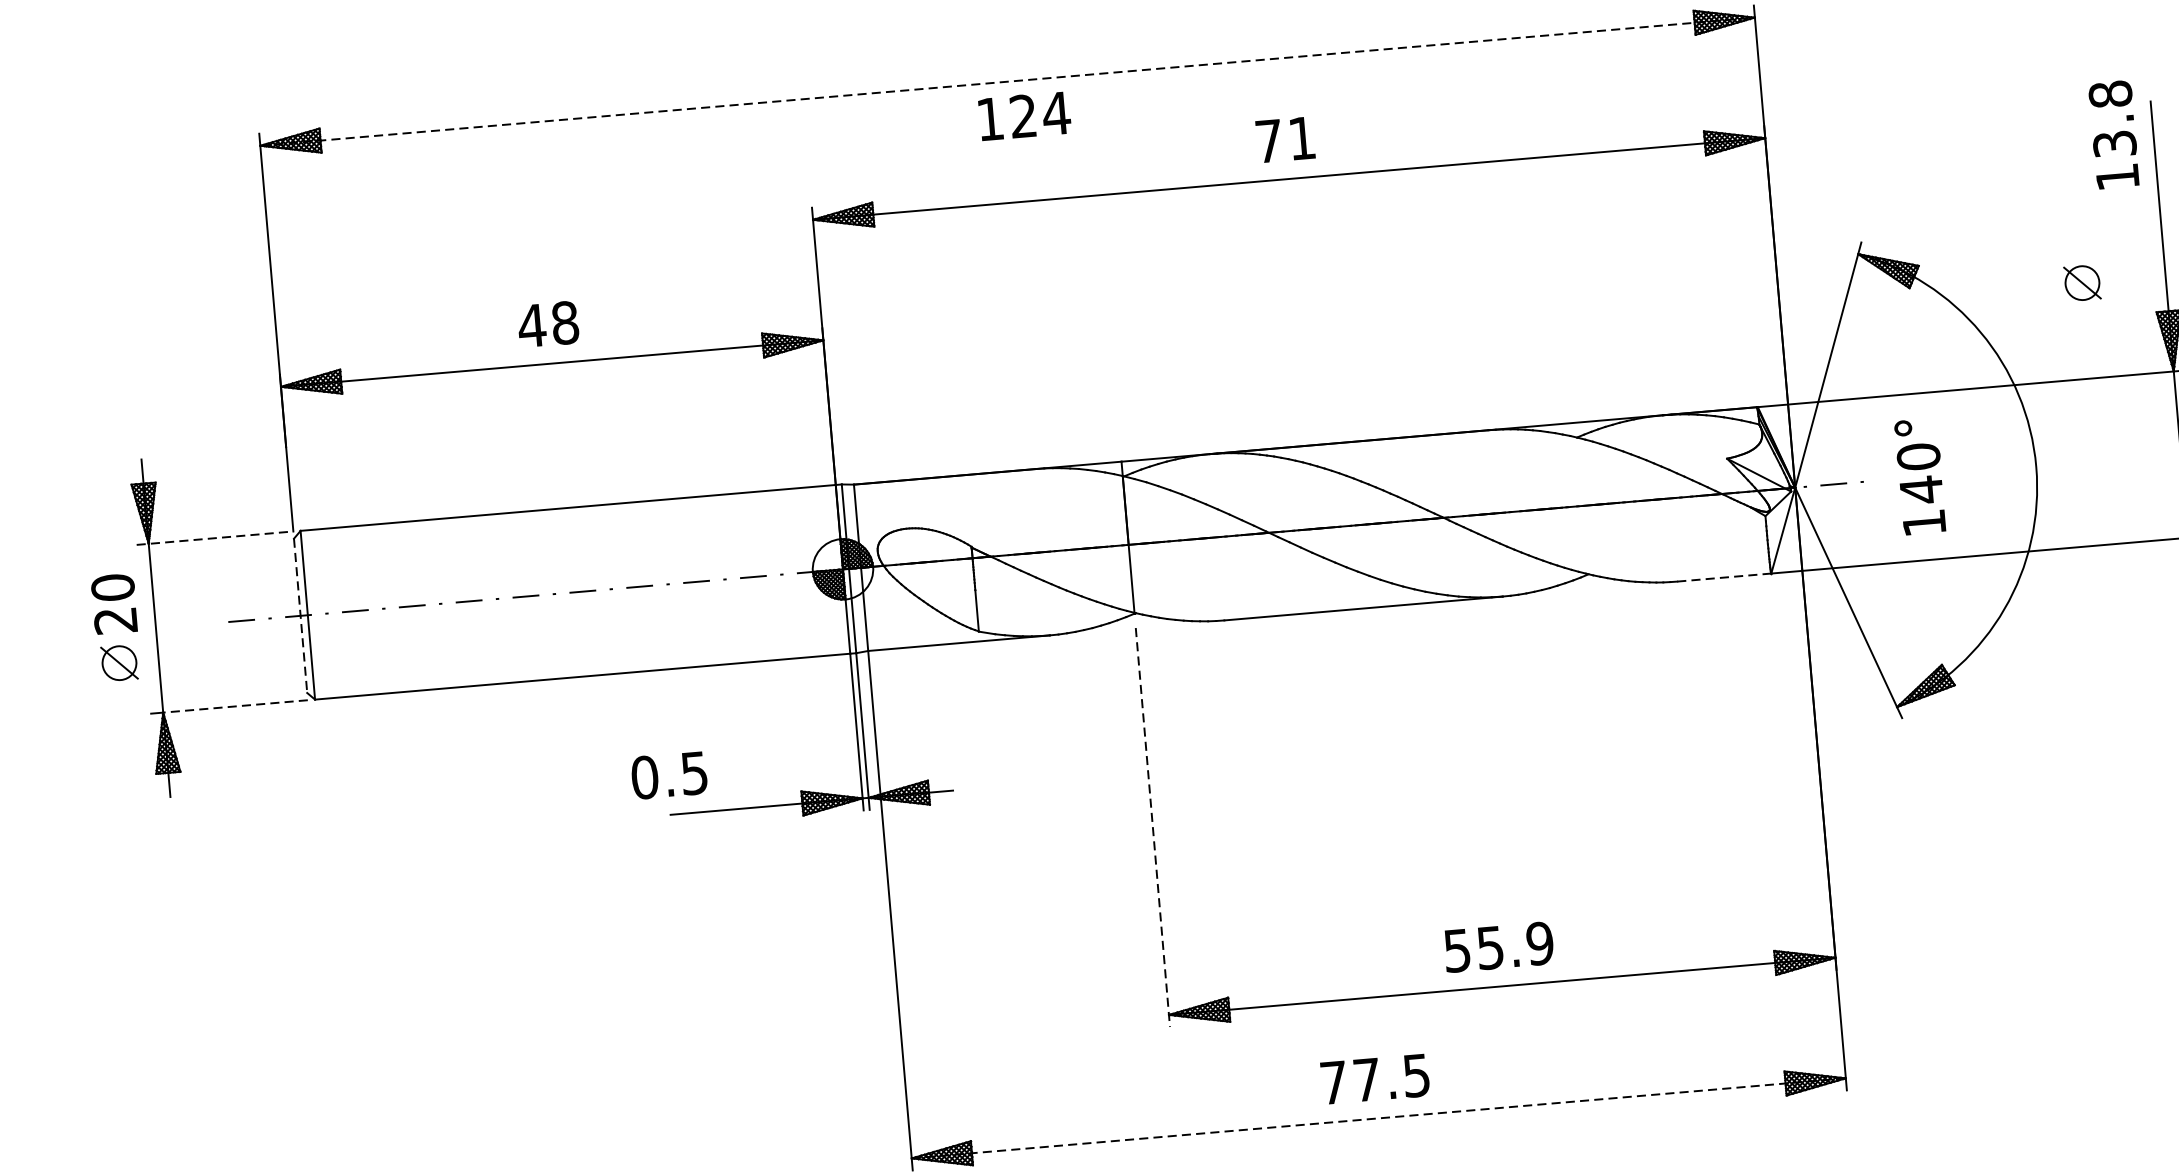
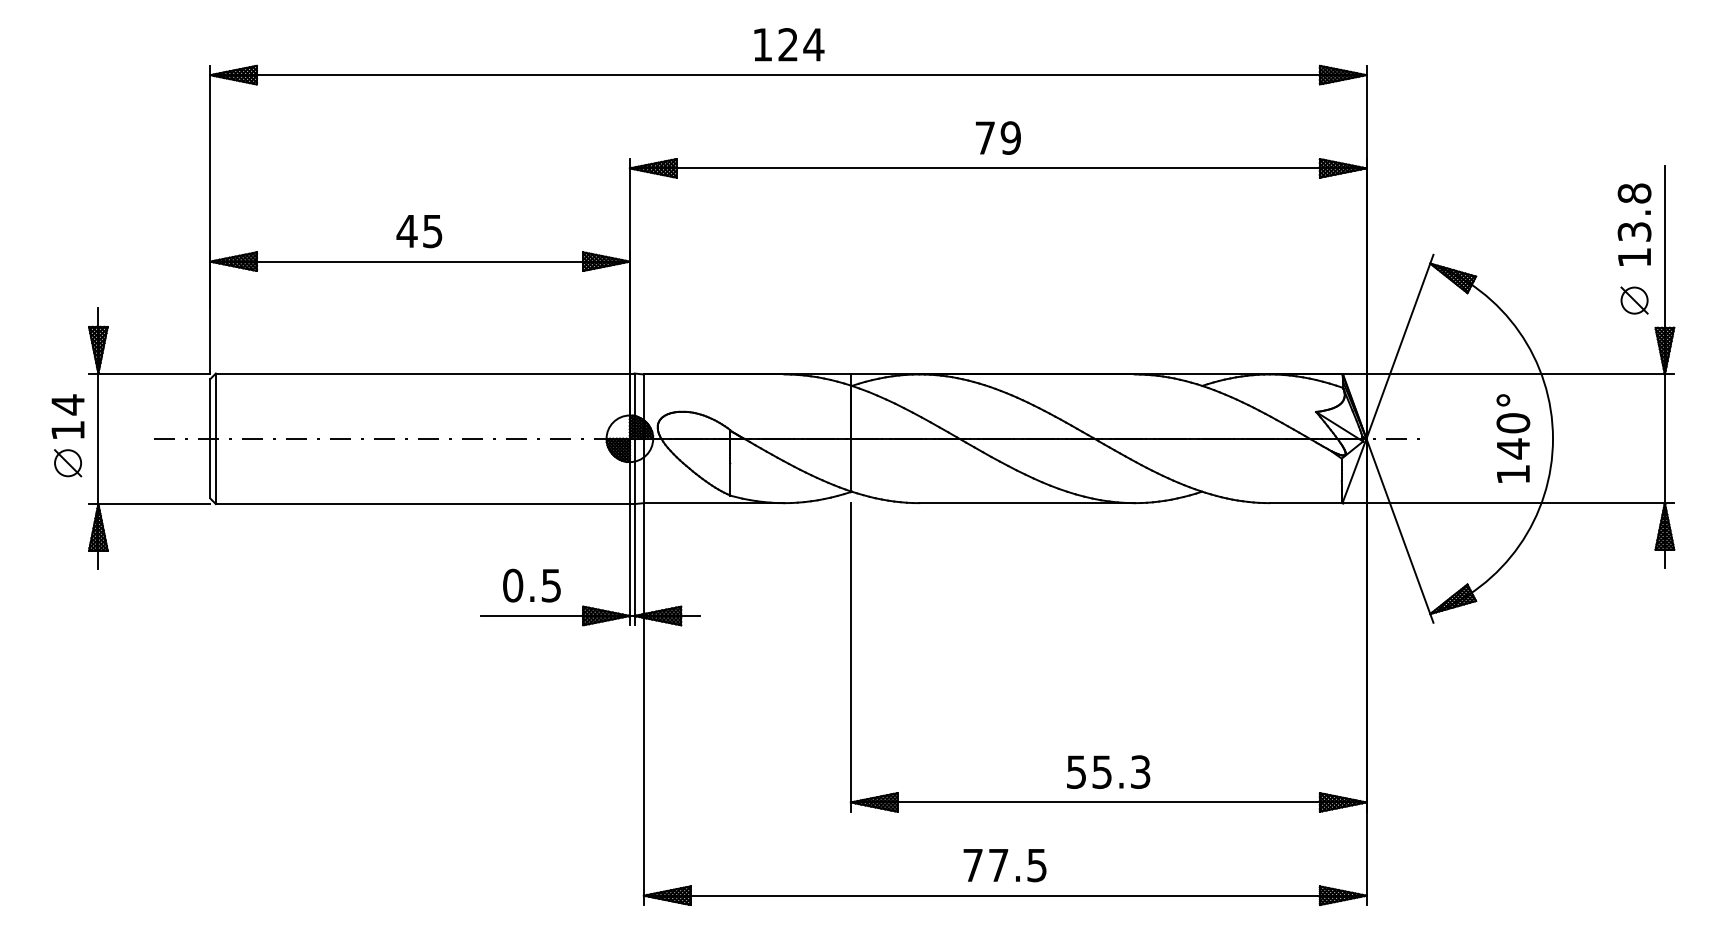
line: (1007, 82) -> (788, 75), dashed -> solid
text: (1024, 115) -> (789, 44), moved
text: (2113, 134) -> (1634, 224), moved
text: (1301, 137) -> (1010, 137), 71 -> 79
part: (2082, 283) -> (1634, 300), moved
text: (564, 323) -> (432, 231), 48 -> 45
text: (1920, 476) -> (1513, 438), moved
line: (214, 538) -> (149, 373), dashed -> solid
line: (1724, 577) -> (1306, 503), dashed -> solid
text: (113, 604) -> (67, 417), 20 -> 14
line: (300, 615) -> (210, 438), dashed -> solid
line: (235, 706) -> (154, 504), dashed -> solid
text: (668, 775) -> (531, 585), moved
line: (1152, 827) -> (850, 657), dashed -> solid
text: (1539, 942) -> (1140, 771), 55.9 -> 55.3
line: (1379, 1118) -> (1005, 895), dashed -> solid

